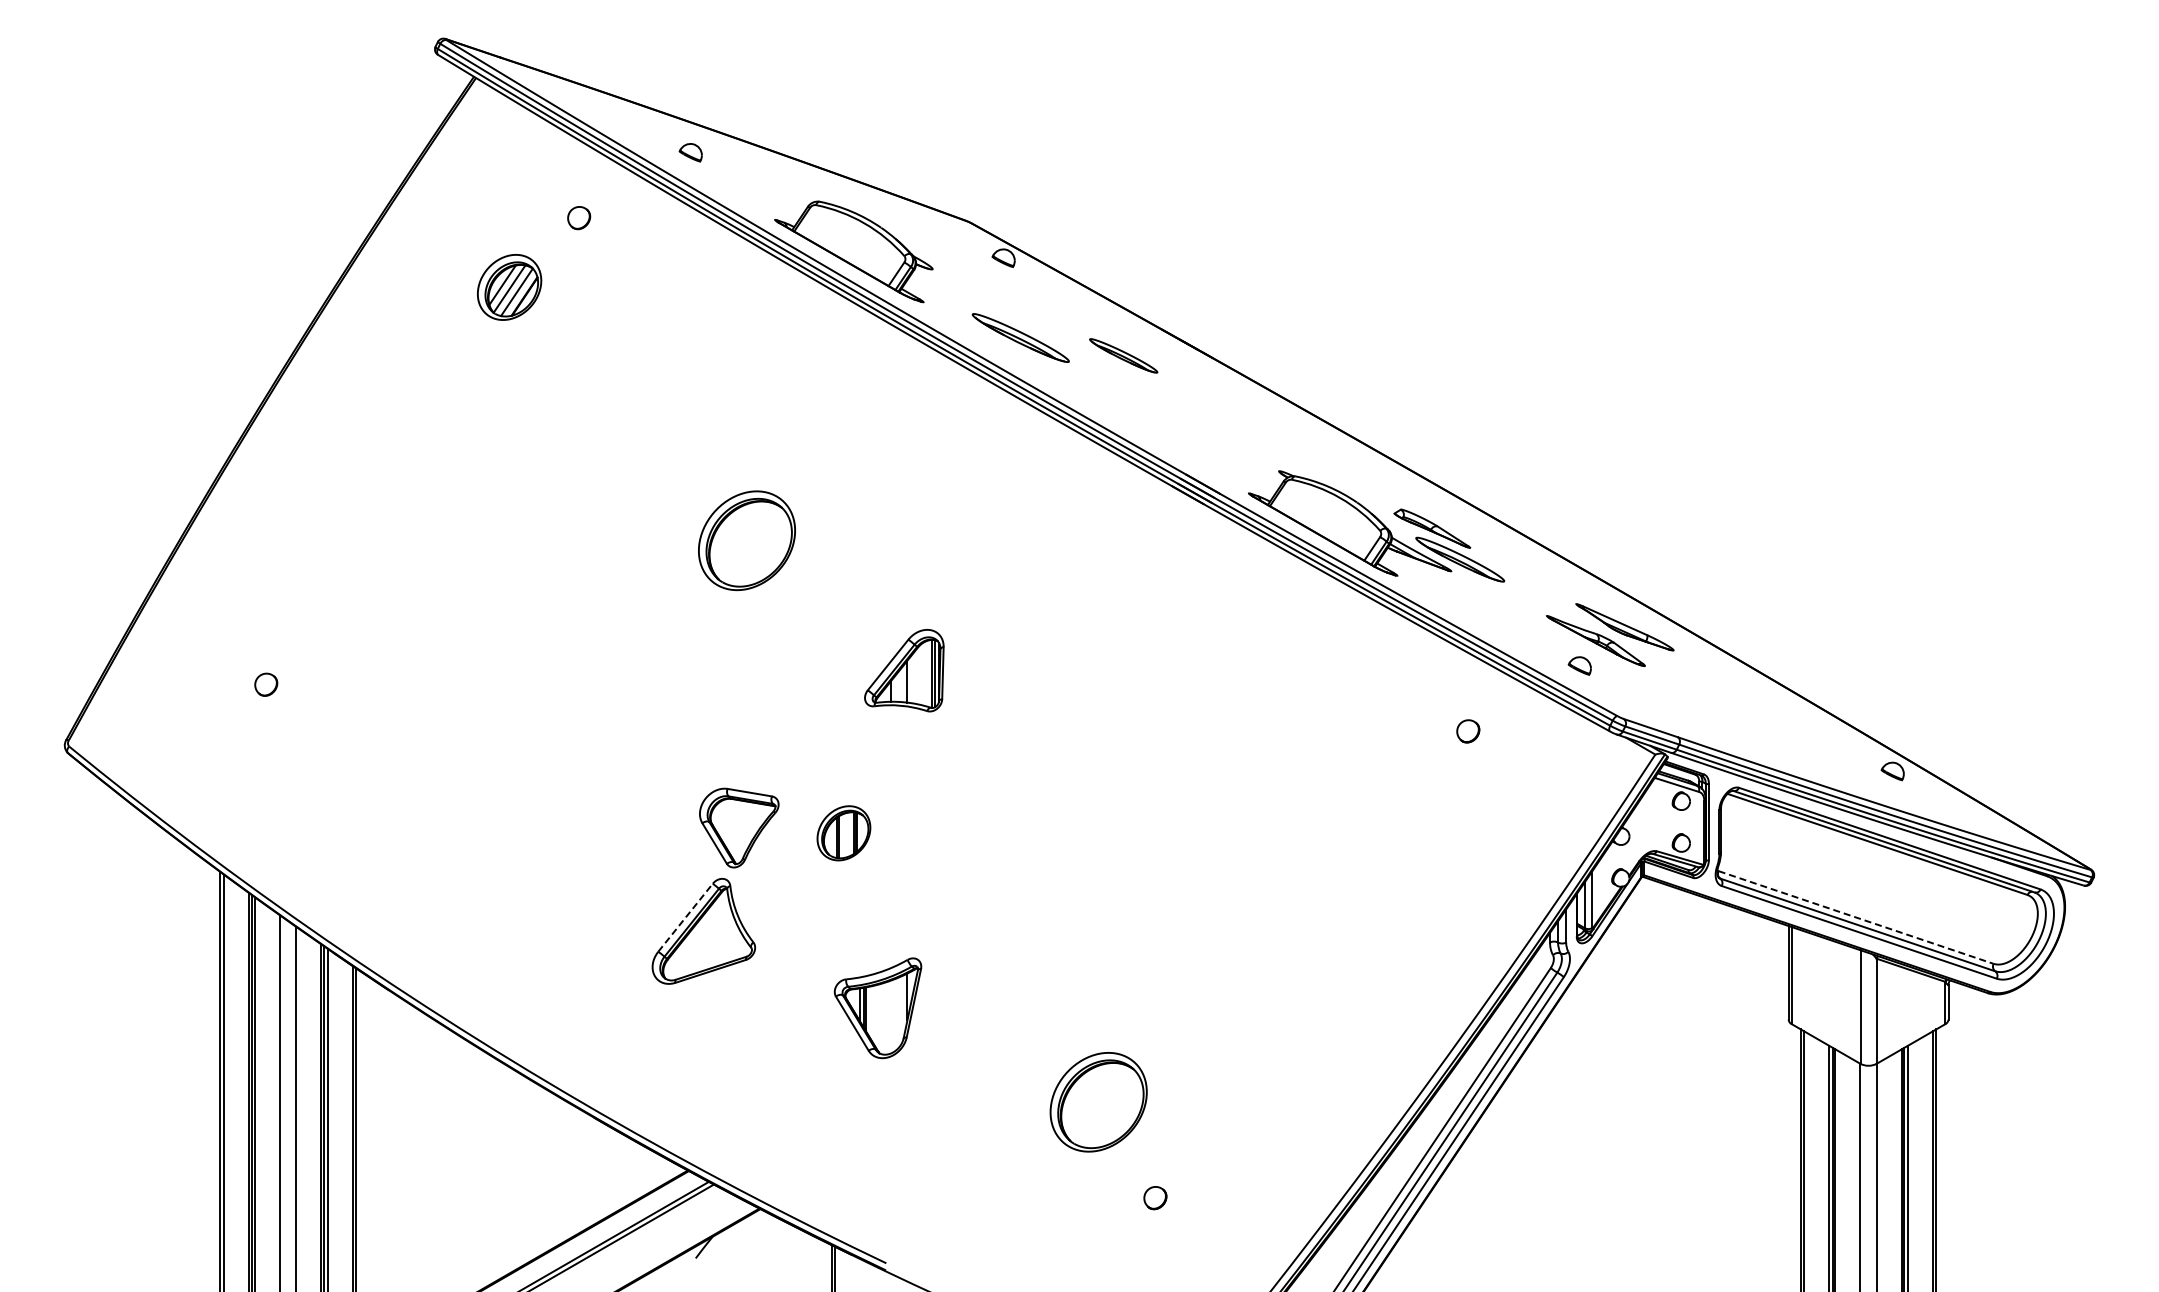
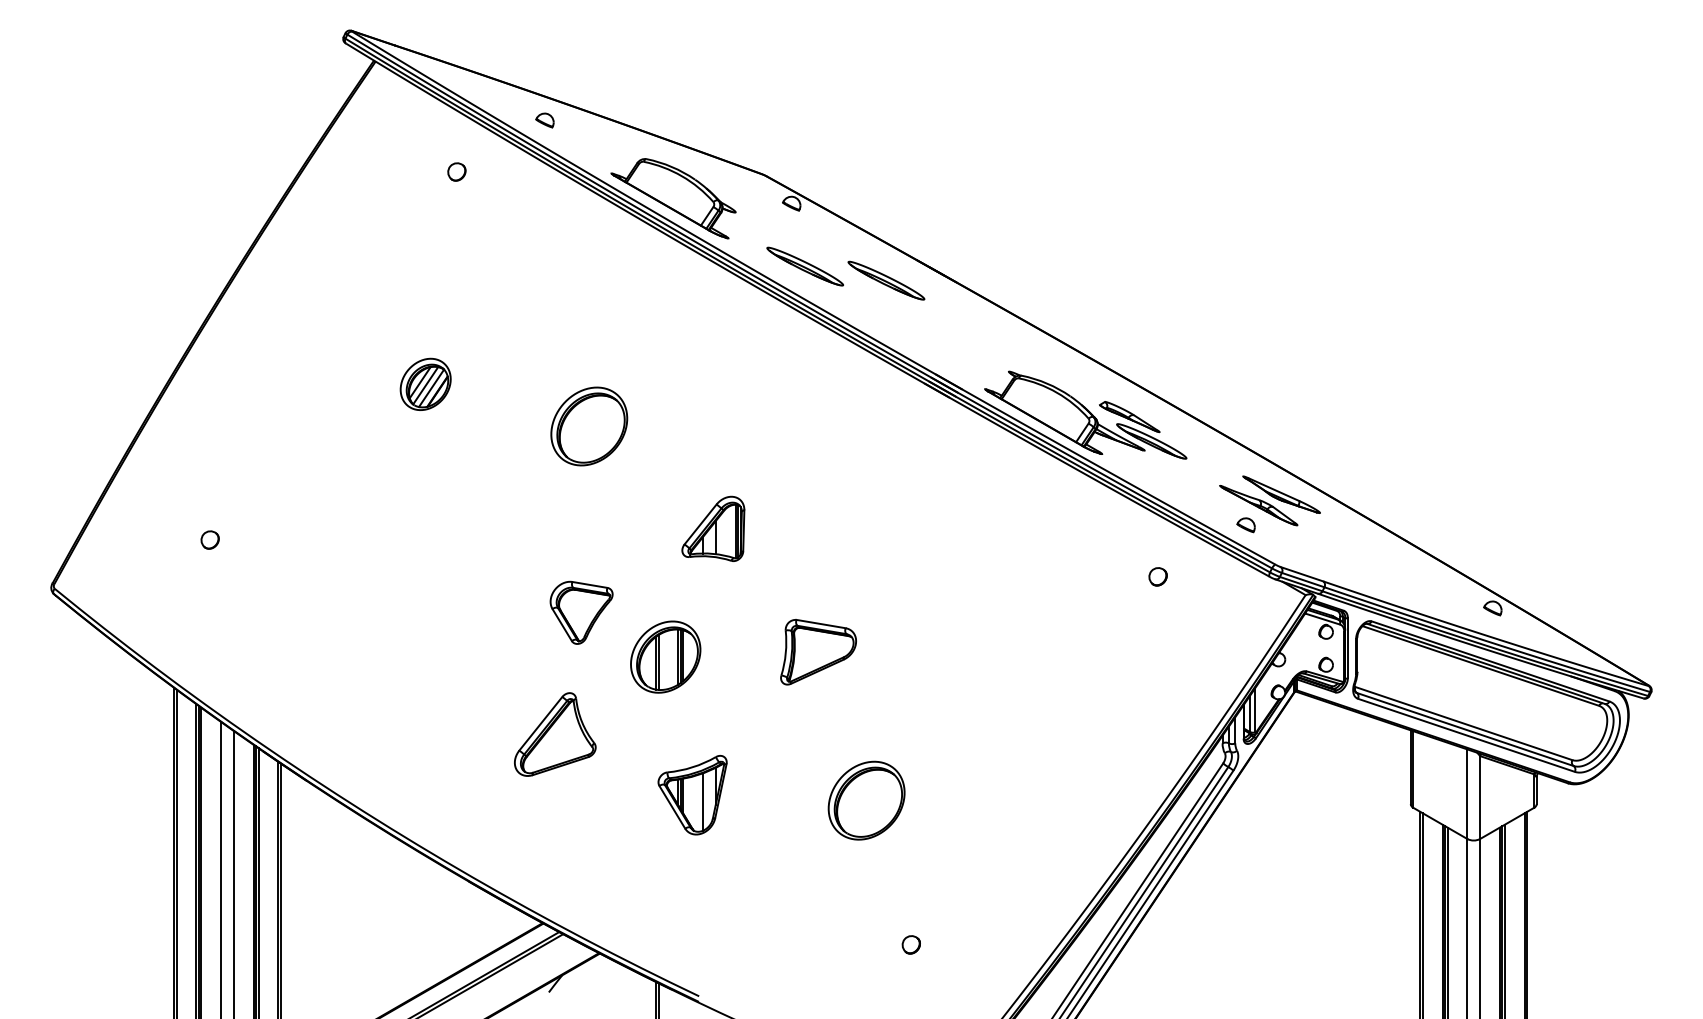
part: (509, 287) -> (425, 384), moved
part: (1123, 355) -> (886, 280), size x1.43
part: (1037, 826) -> (818, 651), added
part: (739, 827) -> (581, 612), moved
part: (843, 833) -> (665, 657), size x1.67
line: (685, 917) -> (540, 723), dashed -> solid
line: (1856, 917) -> (1464, 723), dashed -> solid
line: (891, 1016) -> (703, 801), added
part: (1098, 1102) -> (866, 800), moved

